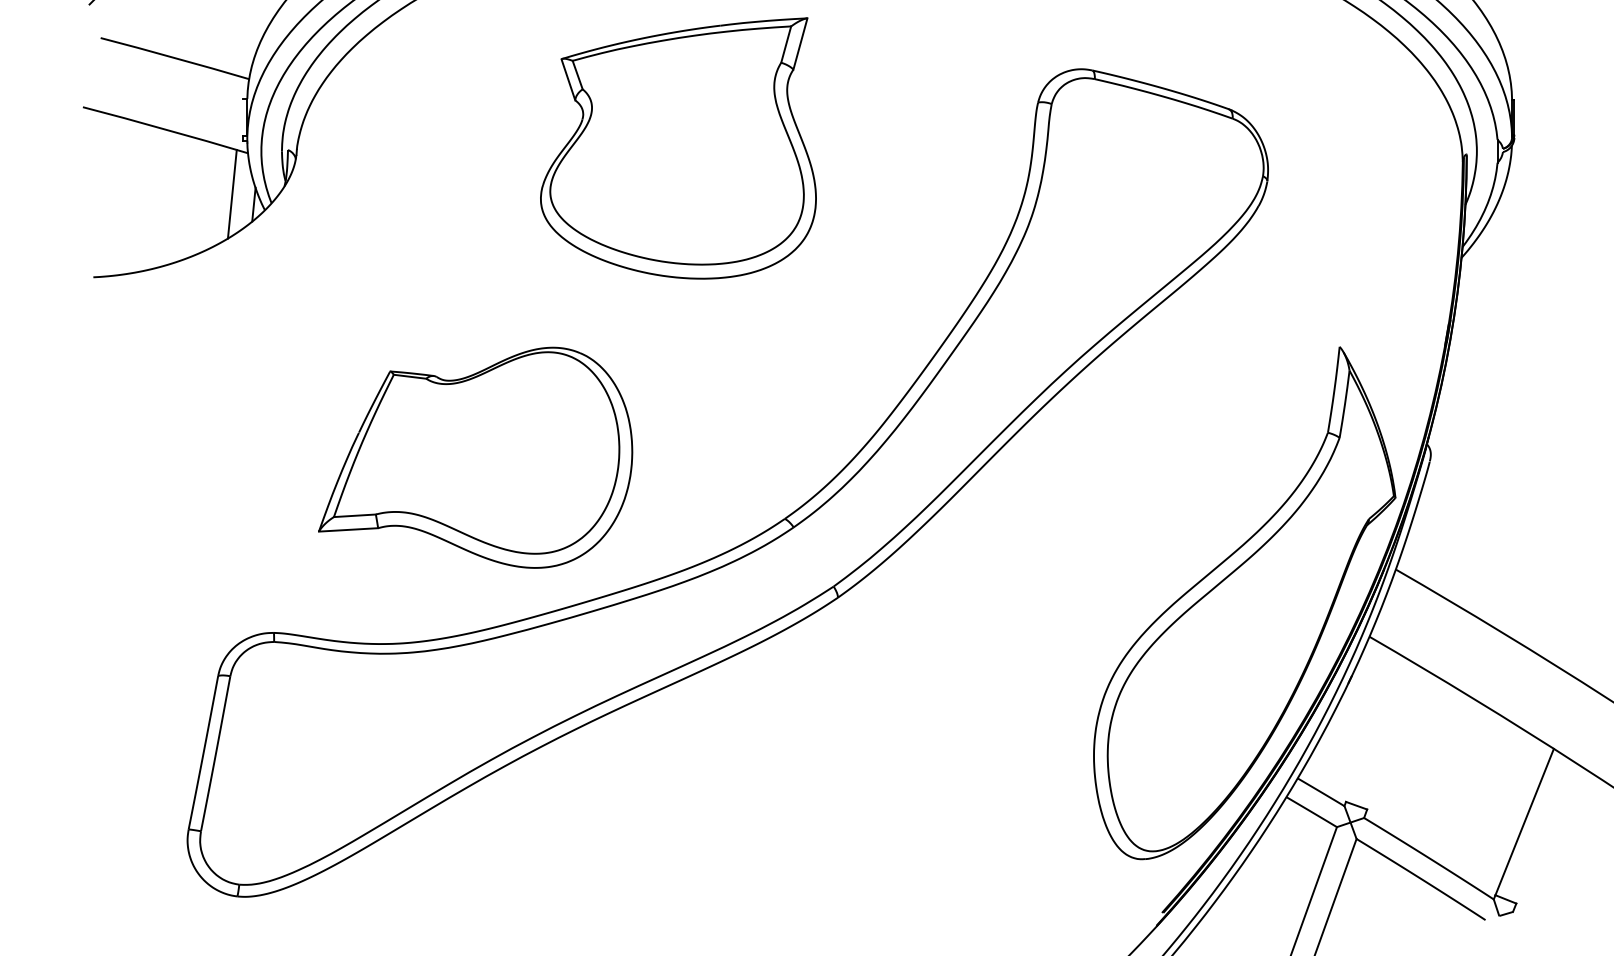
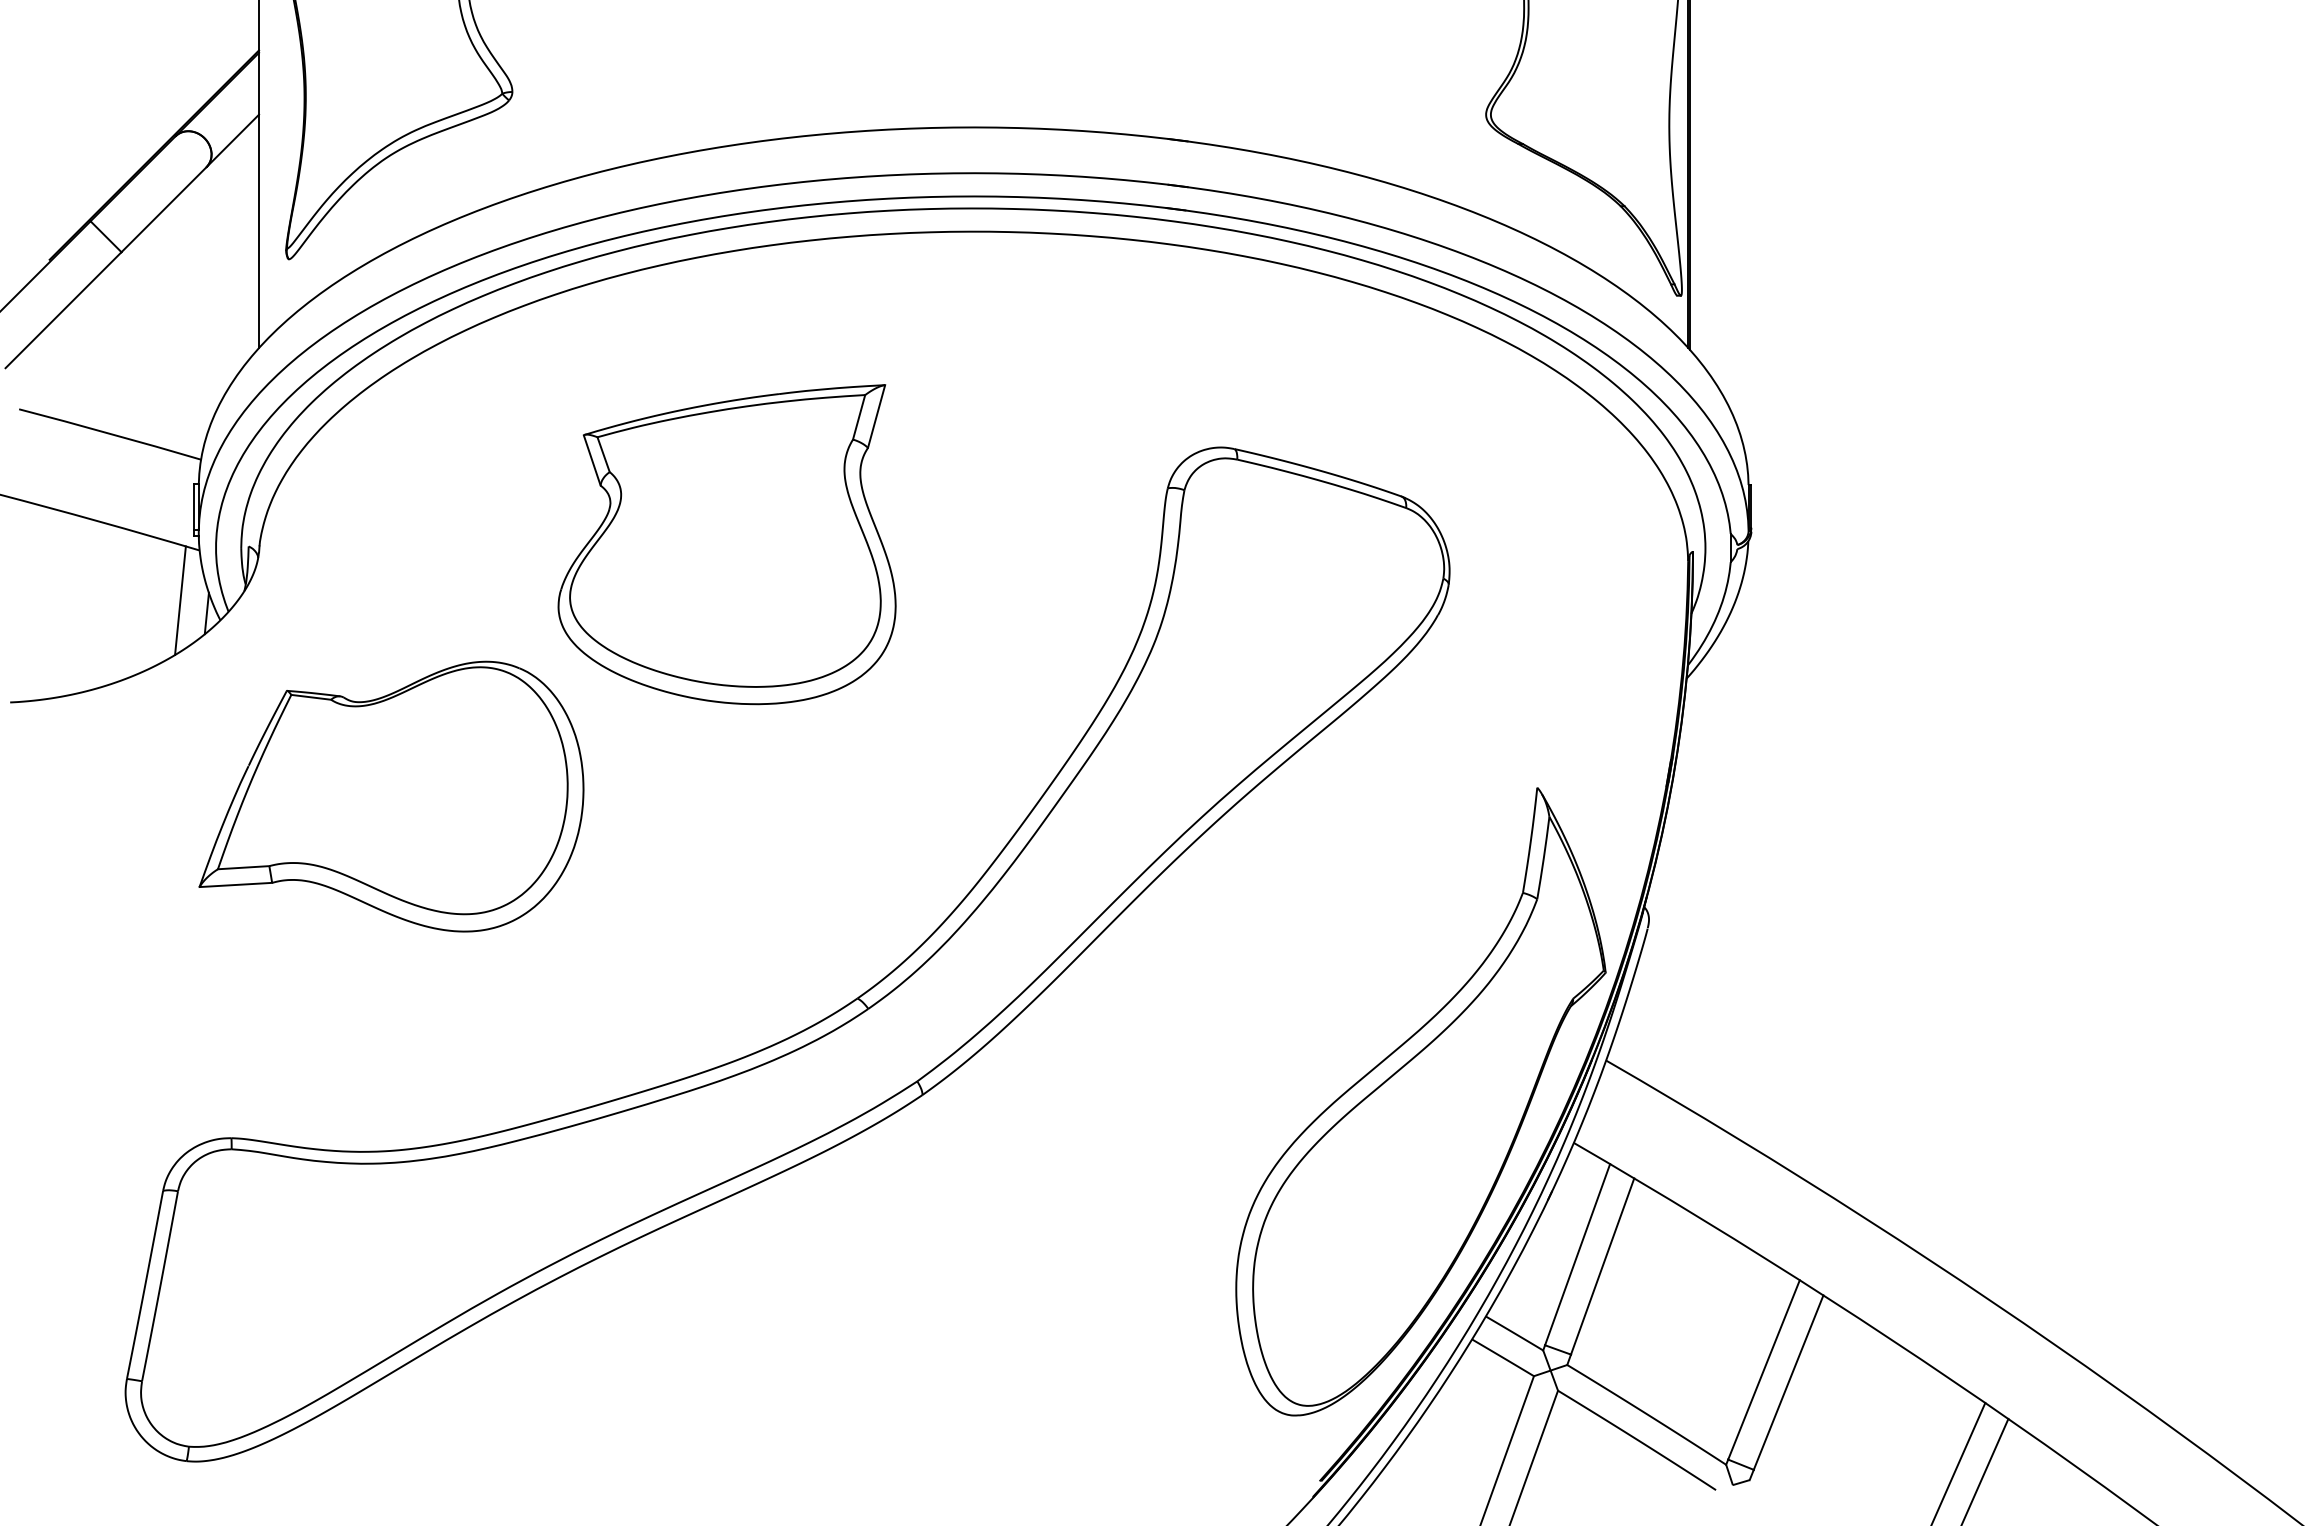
line: (242, 117) -> (193, 506), added
part: (475, 457) -> (391, 796), moved
line: (1372, 727) -> (1577, 1254), added
line: (1392, 737) -> (1602, 1266), added
line: (1544, 832) -> (1788, 1382), added

